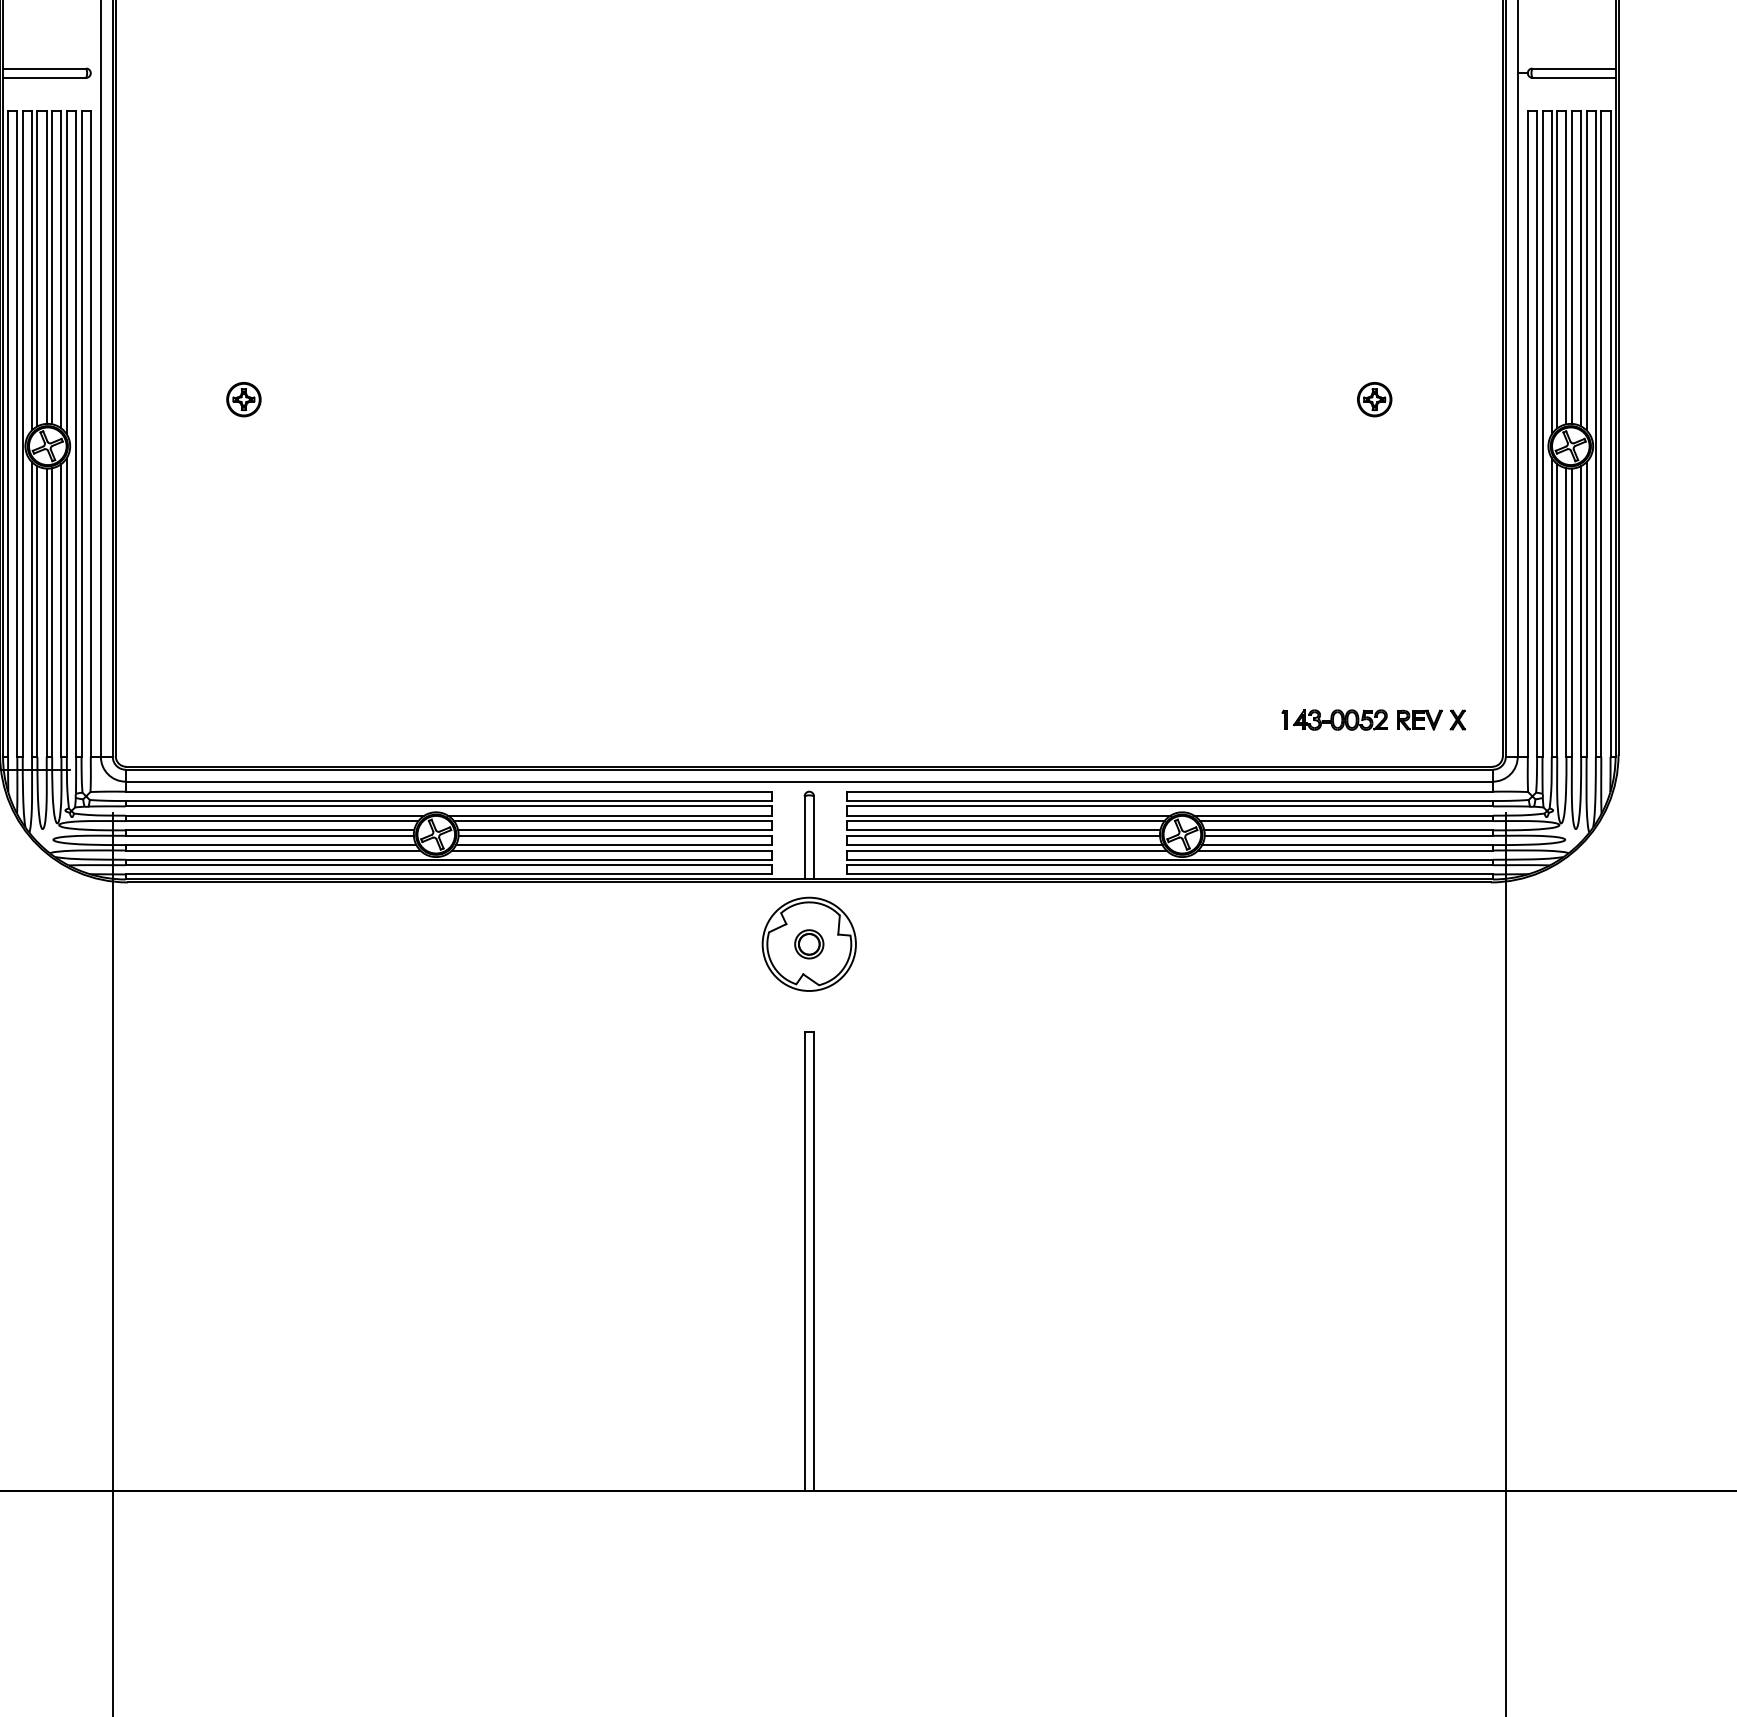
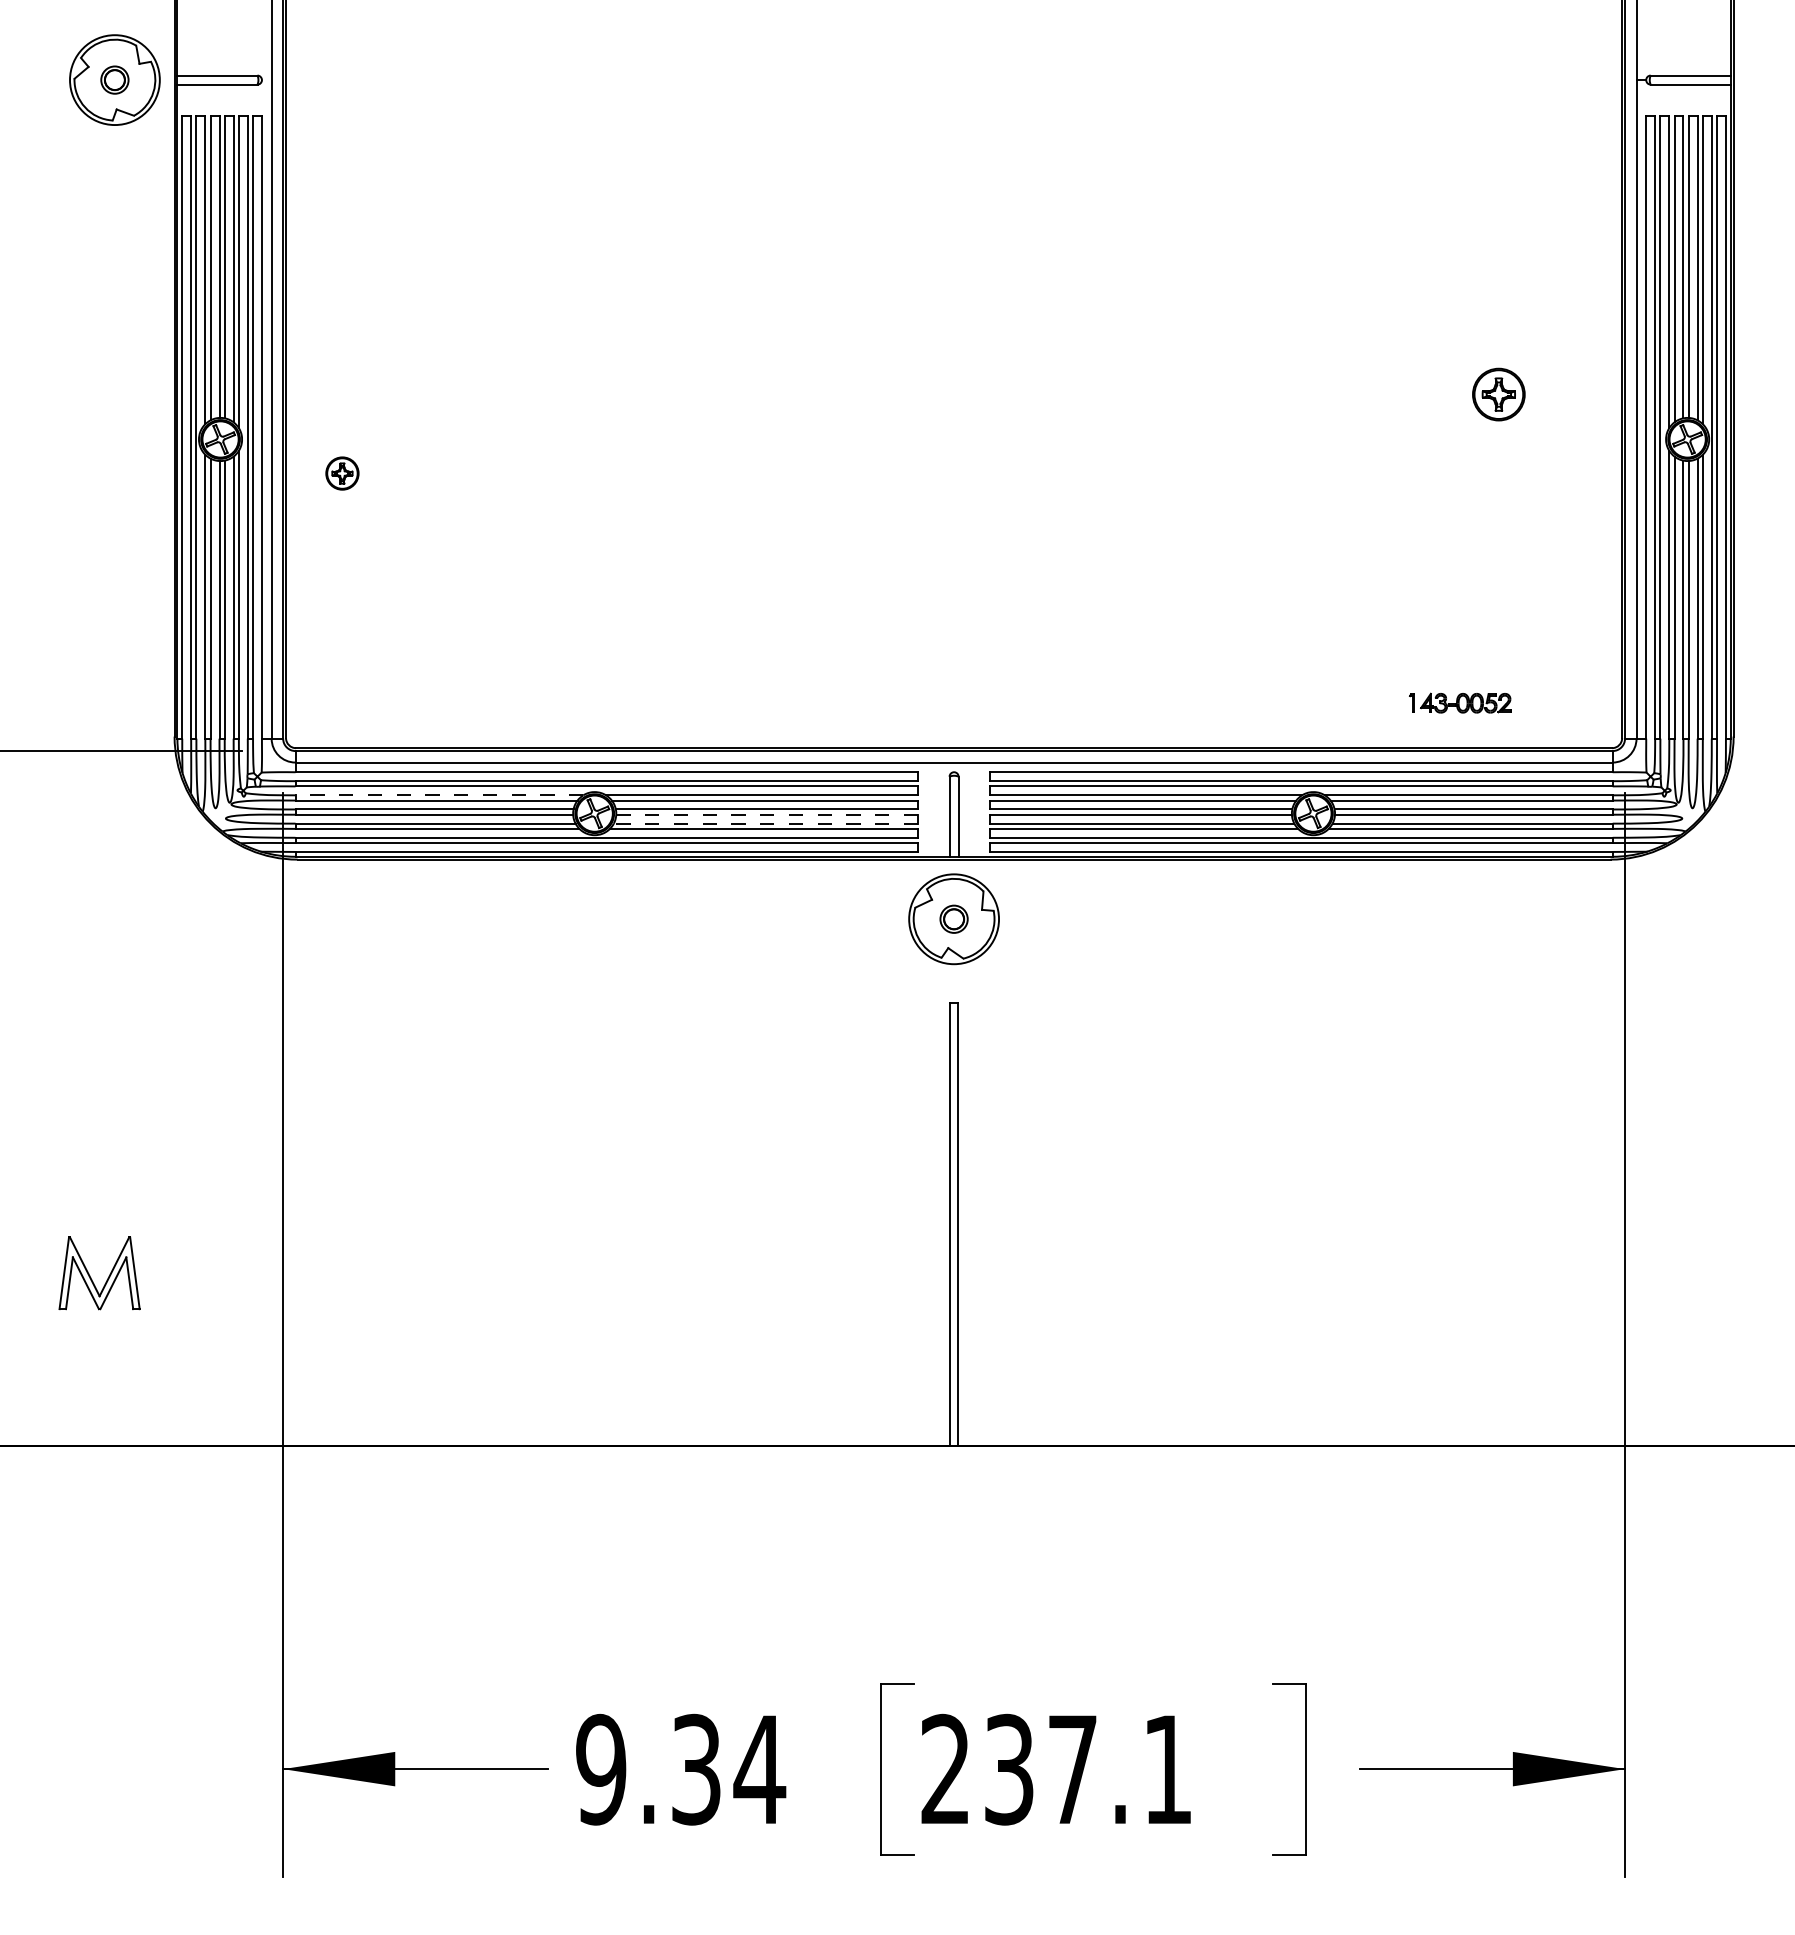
part: (243, 399) -> (342, 473), moved
part: (1374, 399) -> (1498, 394), size x1.6
part: (1431, 720) -> (1553, 703), removed
line: (275, 815) -> (439, 795), solid -> dashed
line: (615, 835) -> (767, 814), solid -> dashed
line: (613, 844) -> (765, 823), solid -> dashed

